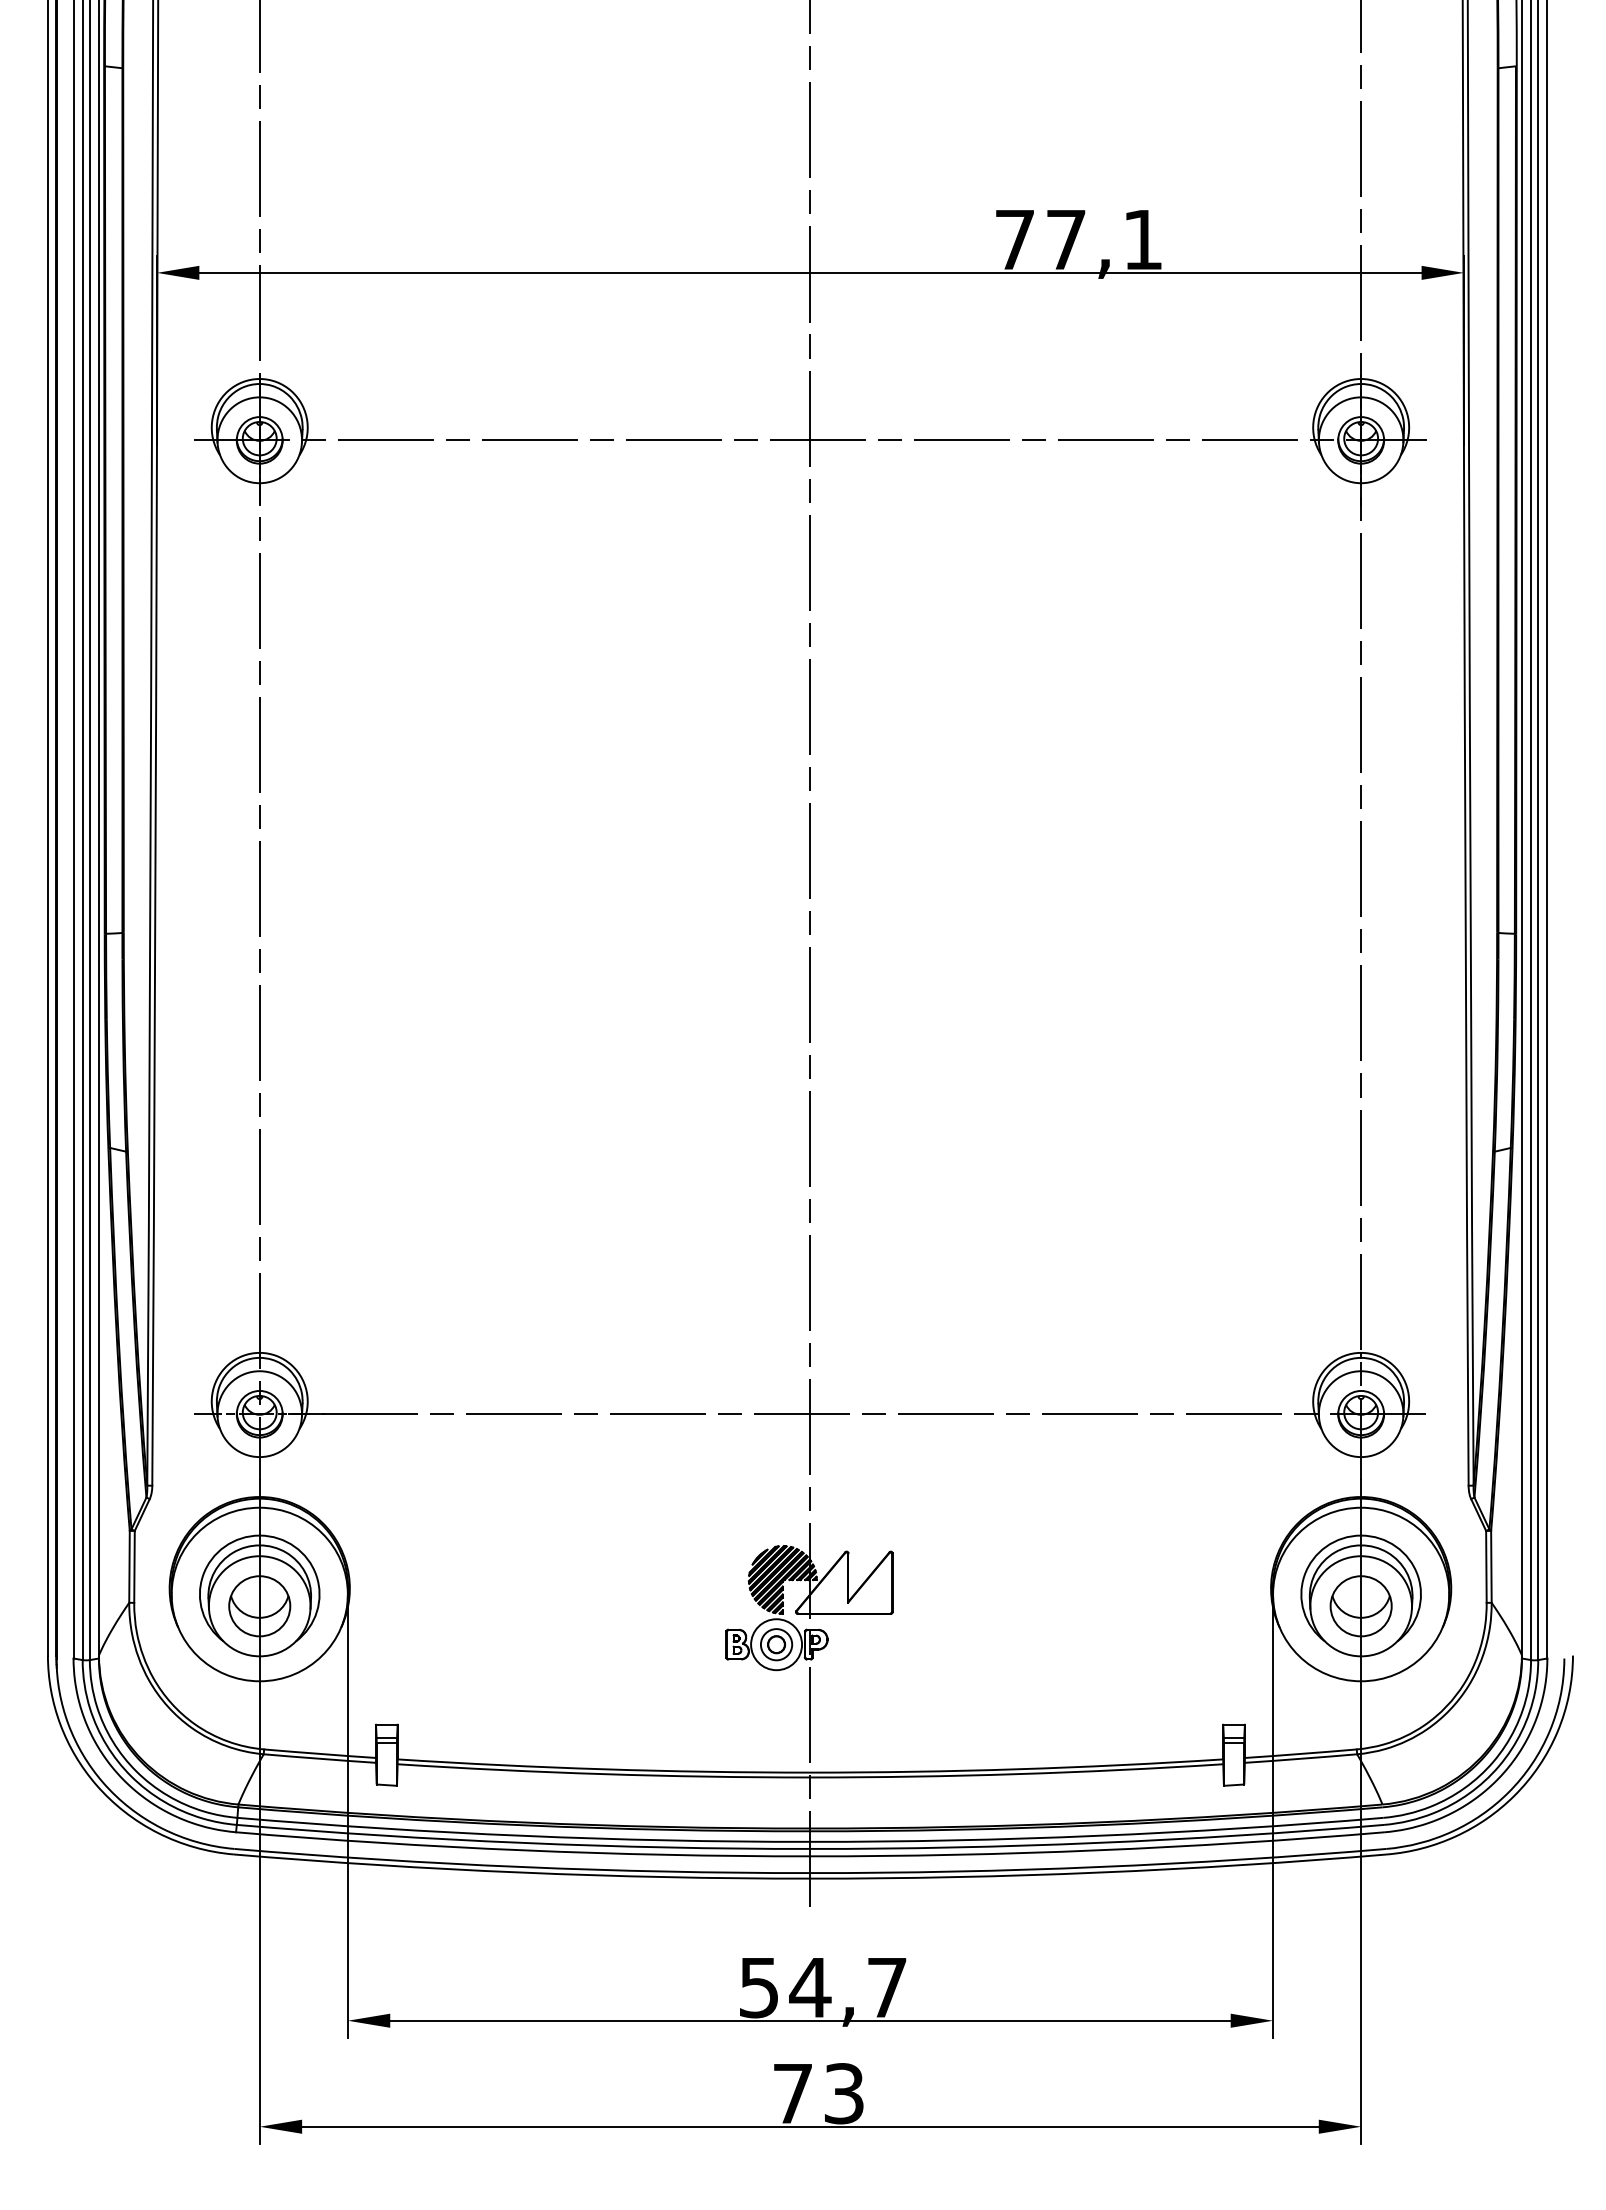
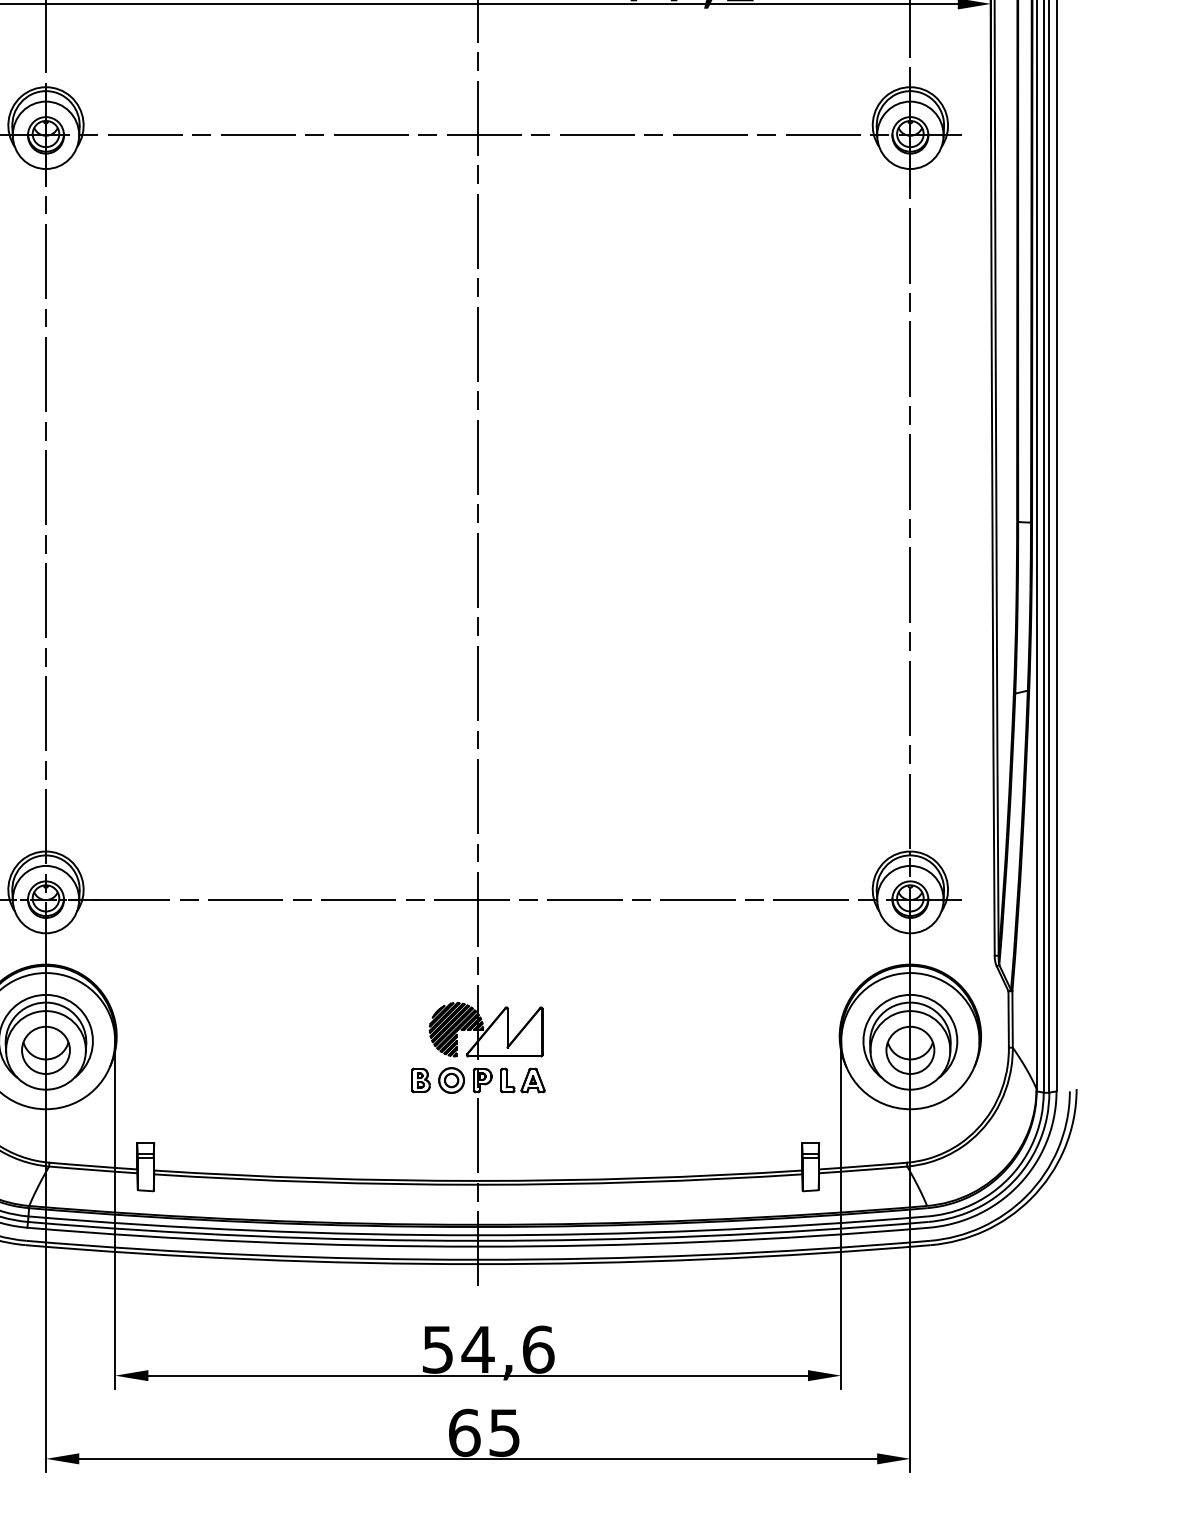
circle: (776, 1644) -> (451, 1080), size x0.62
part: (867, 1644) -> (522, 1080), added
text: (887, 1987) -> (538, 1349), 54,7 -> 54,6
text: (818, 2093) -> (484, 1432), 73 -> 65

